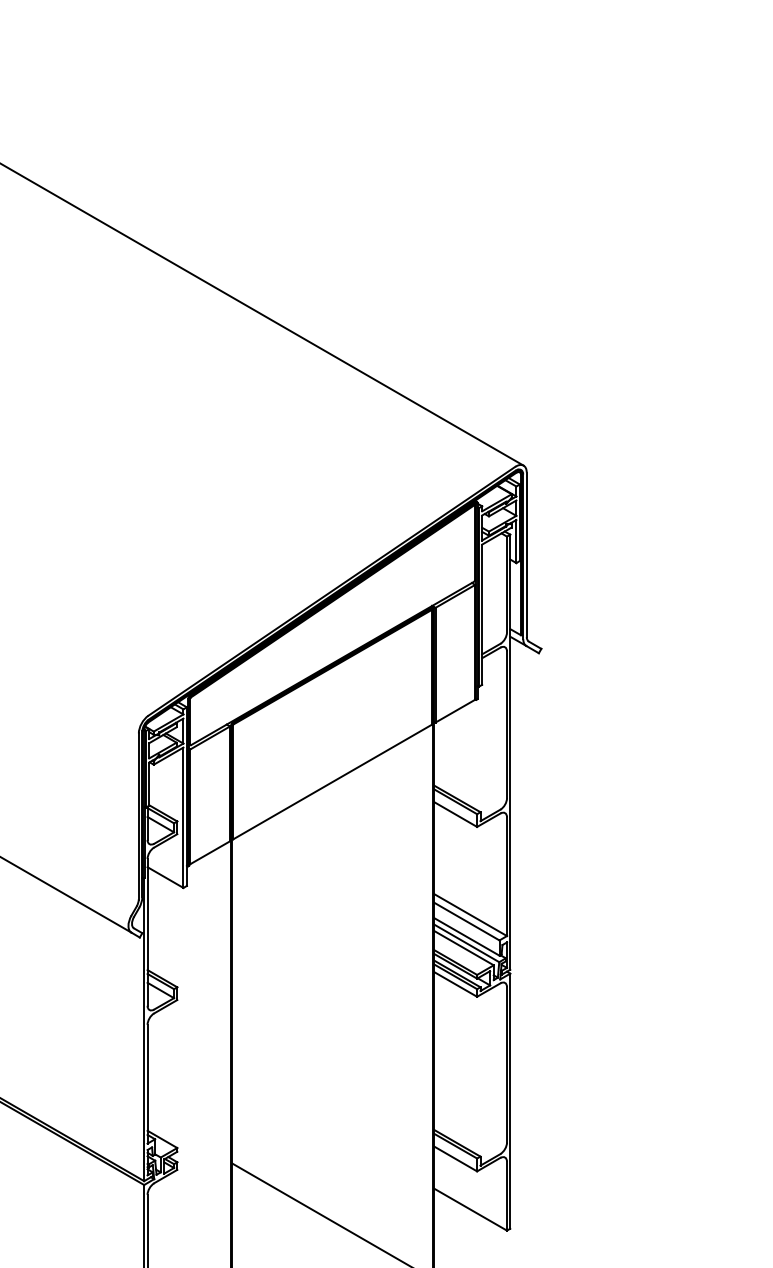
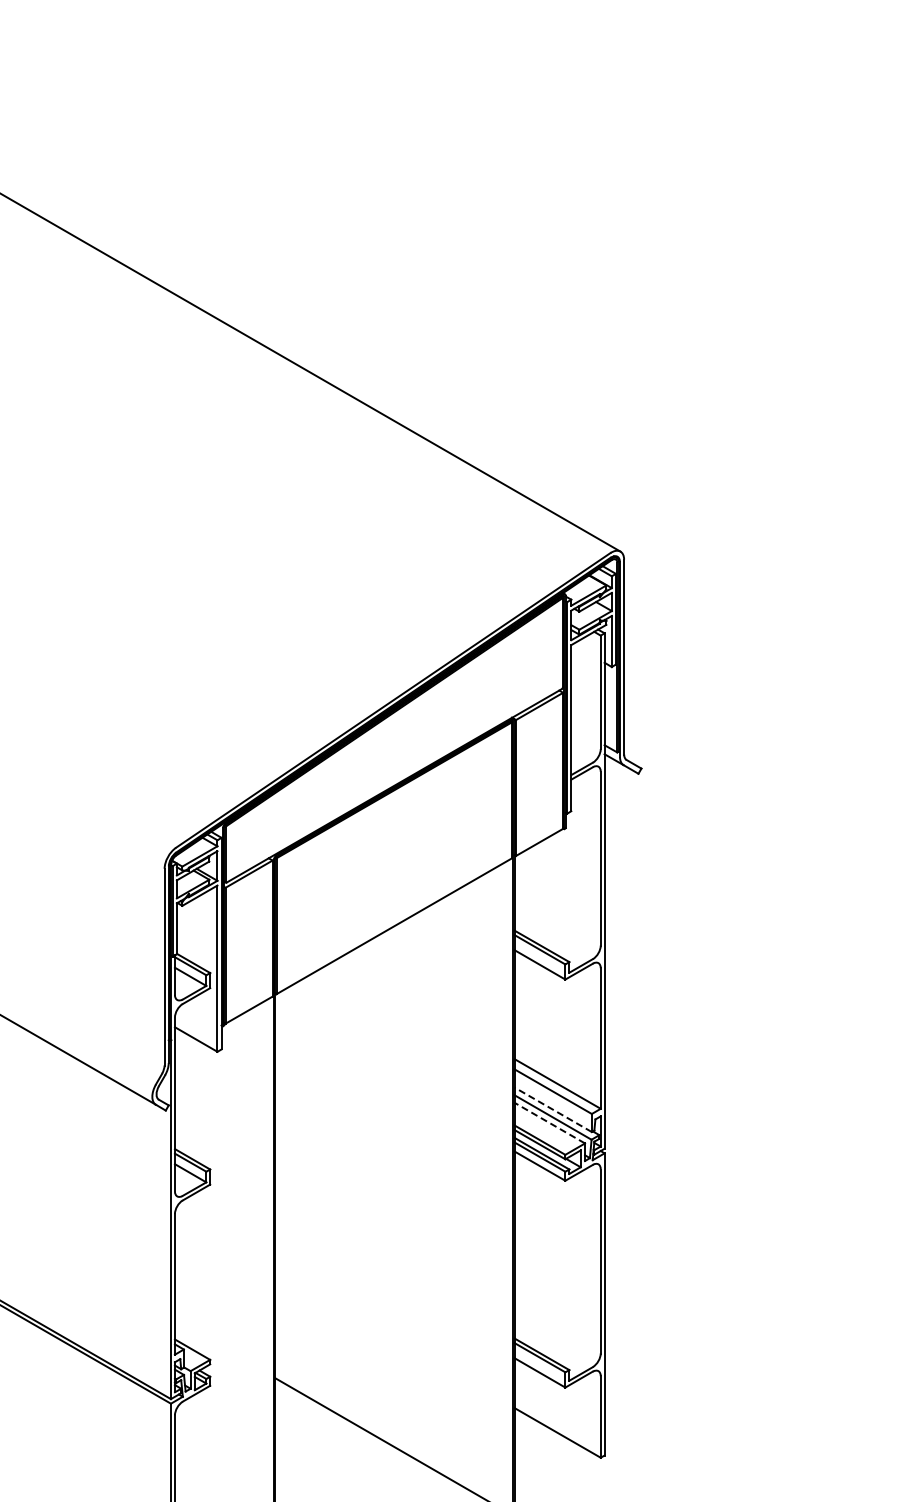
line: (467, 936) -> (553, 1109), solid -> dashed
line: (463, 948) -> (549, 1123), solid -> dashed

